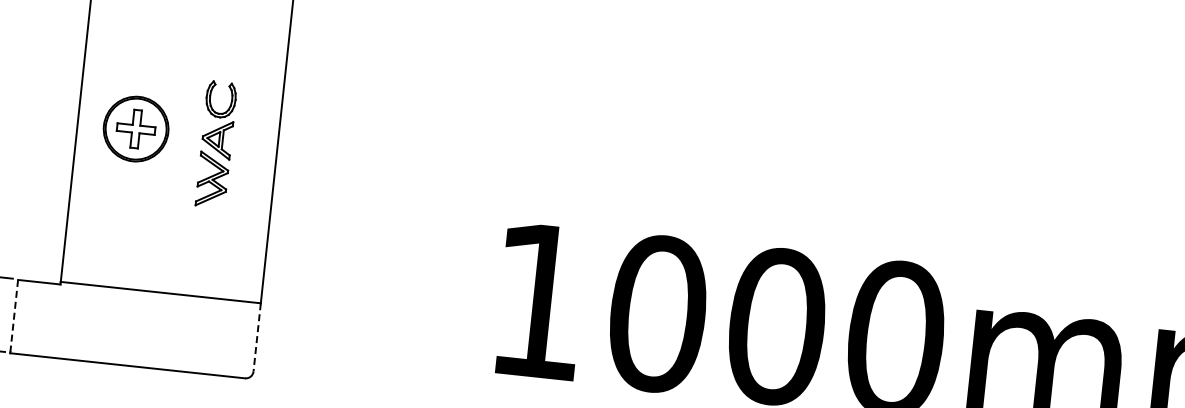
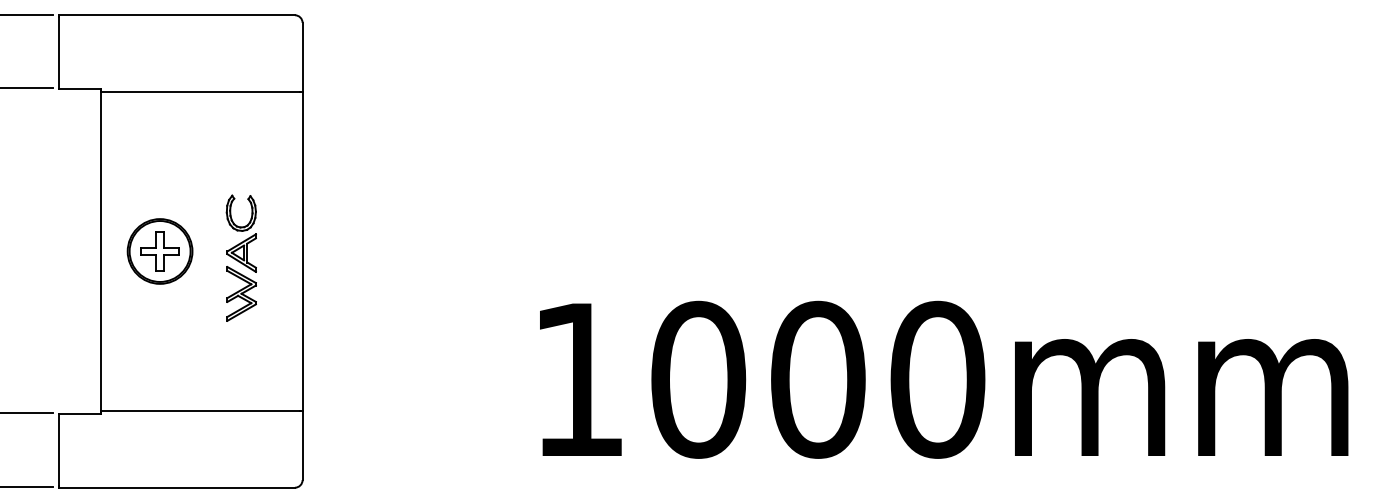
line: (13, 316) -> (58, 450), dashed -> solid
line: (257, 338) -> (302, 446), dashed -> solid

